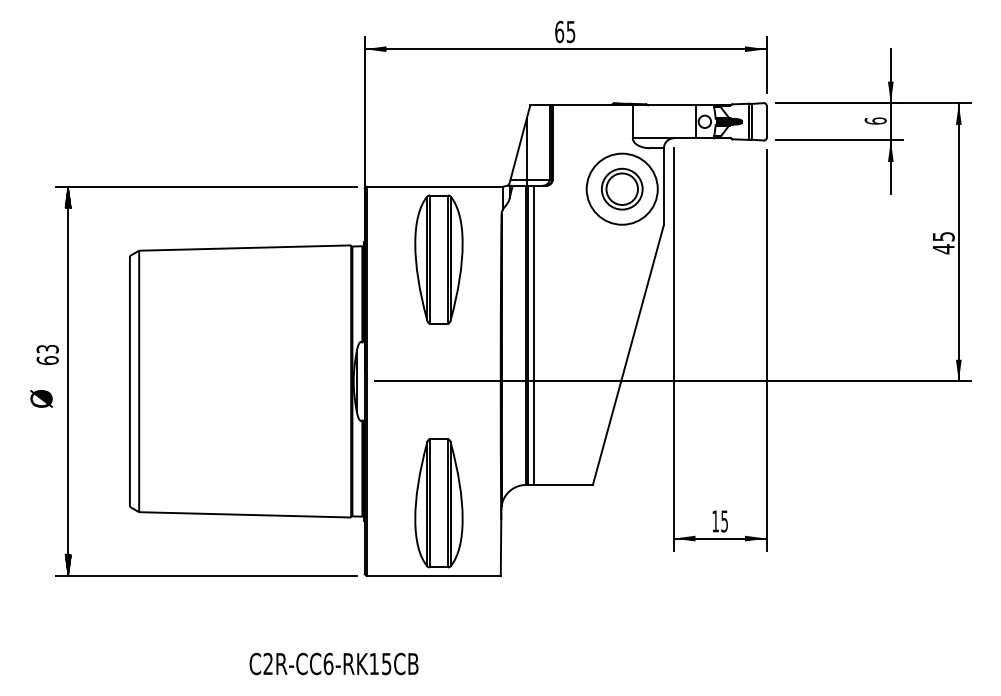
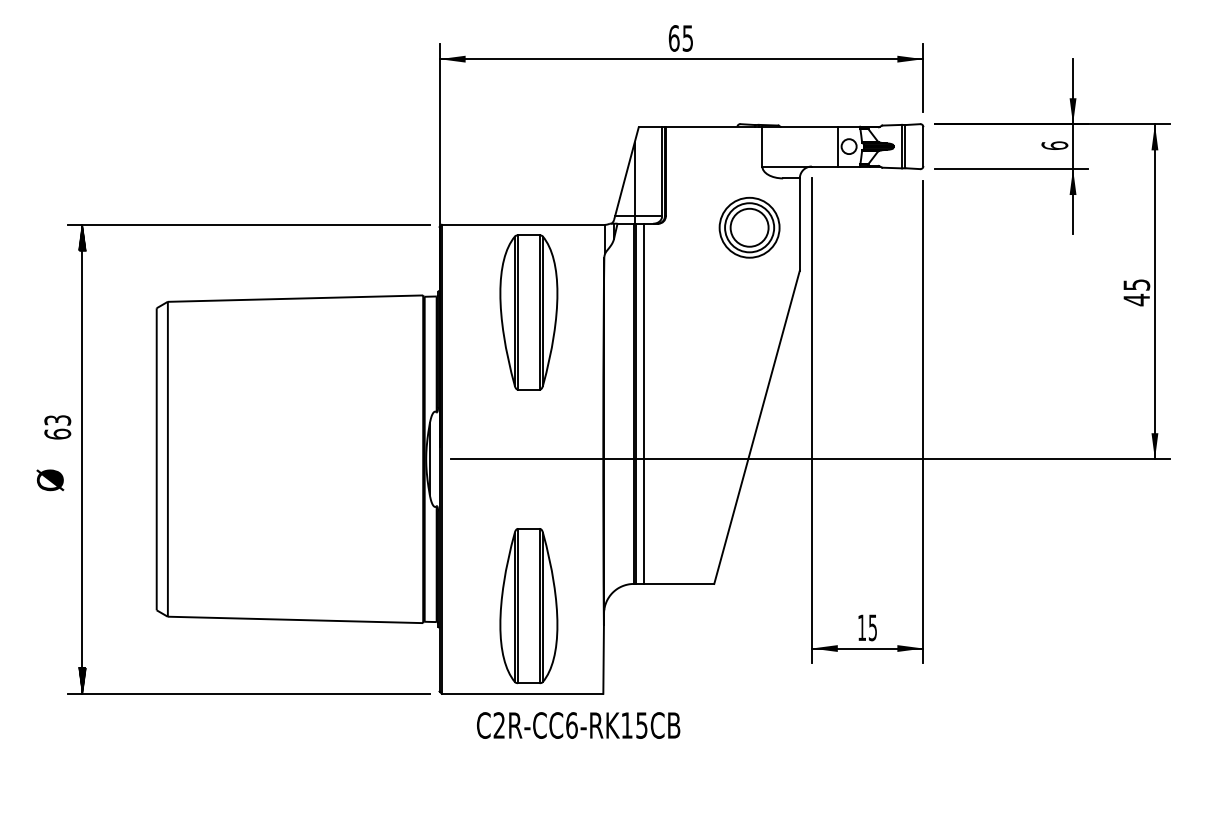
circle: (622, 188) -> (749, 227), size x0.7
text: (334, 663) -> (578, 725), moved

